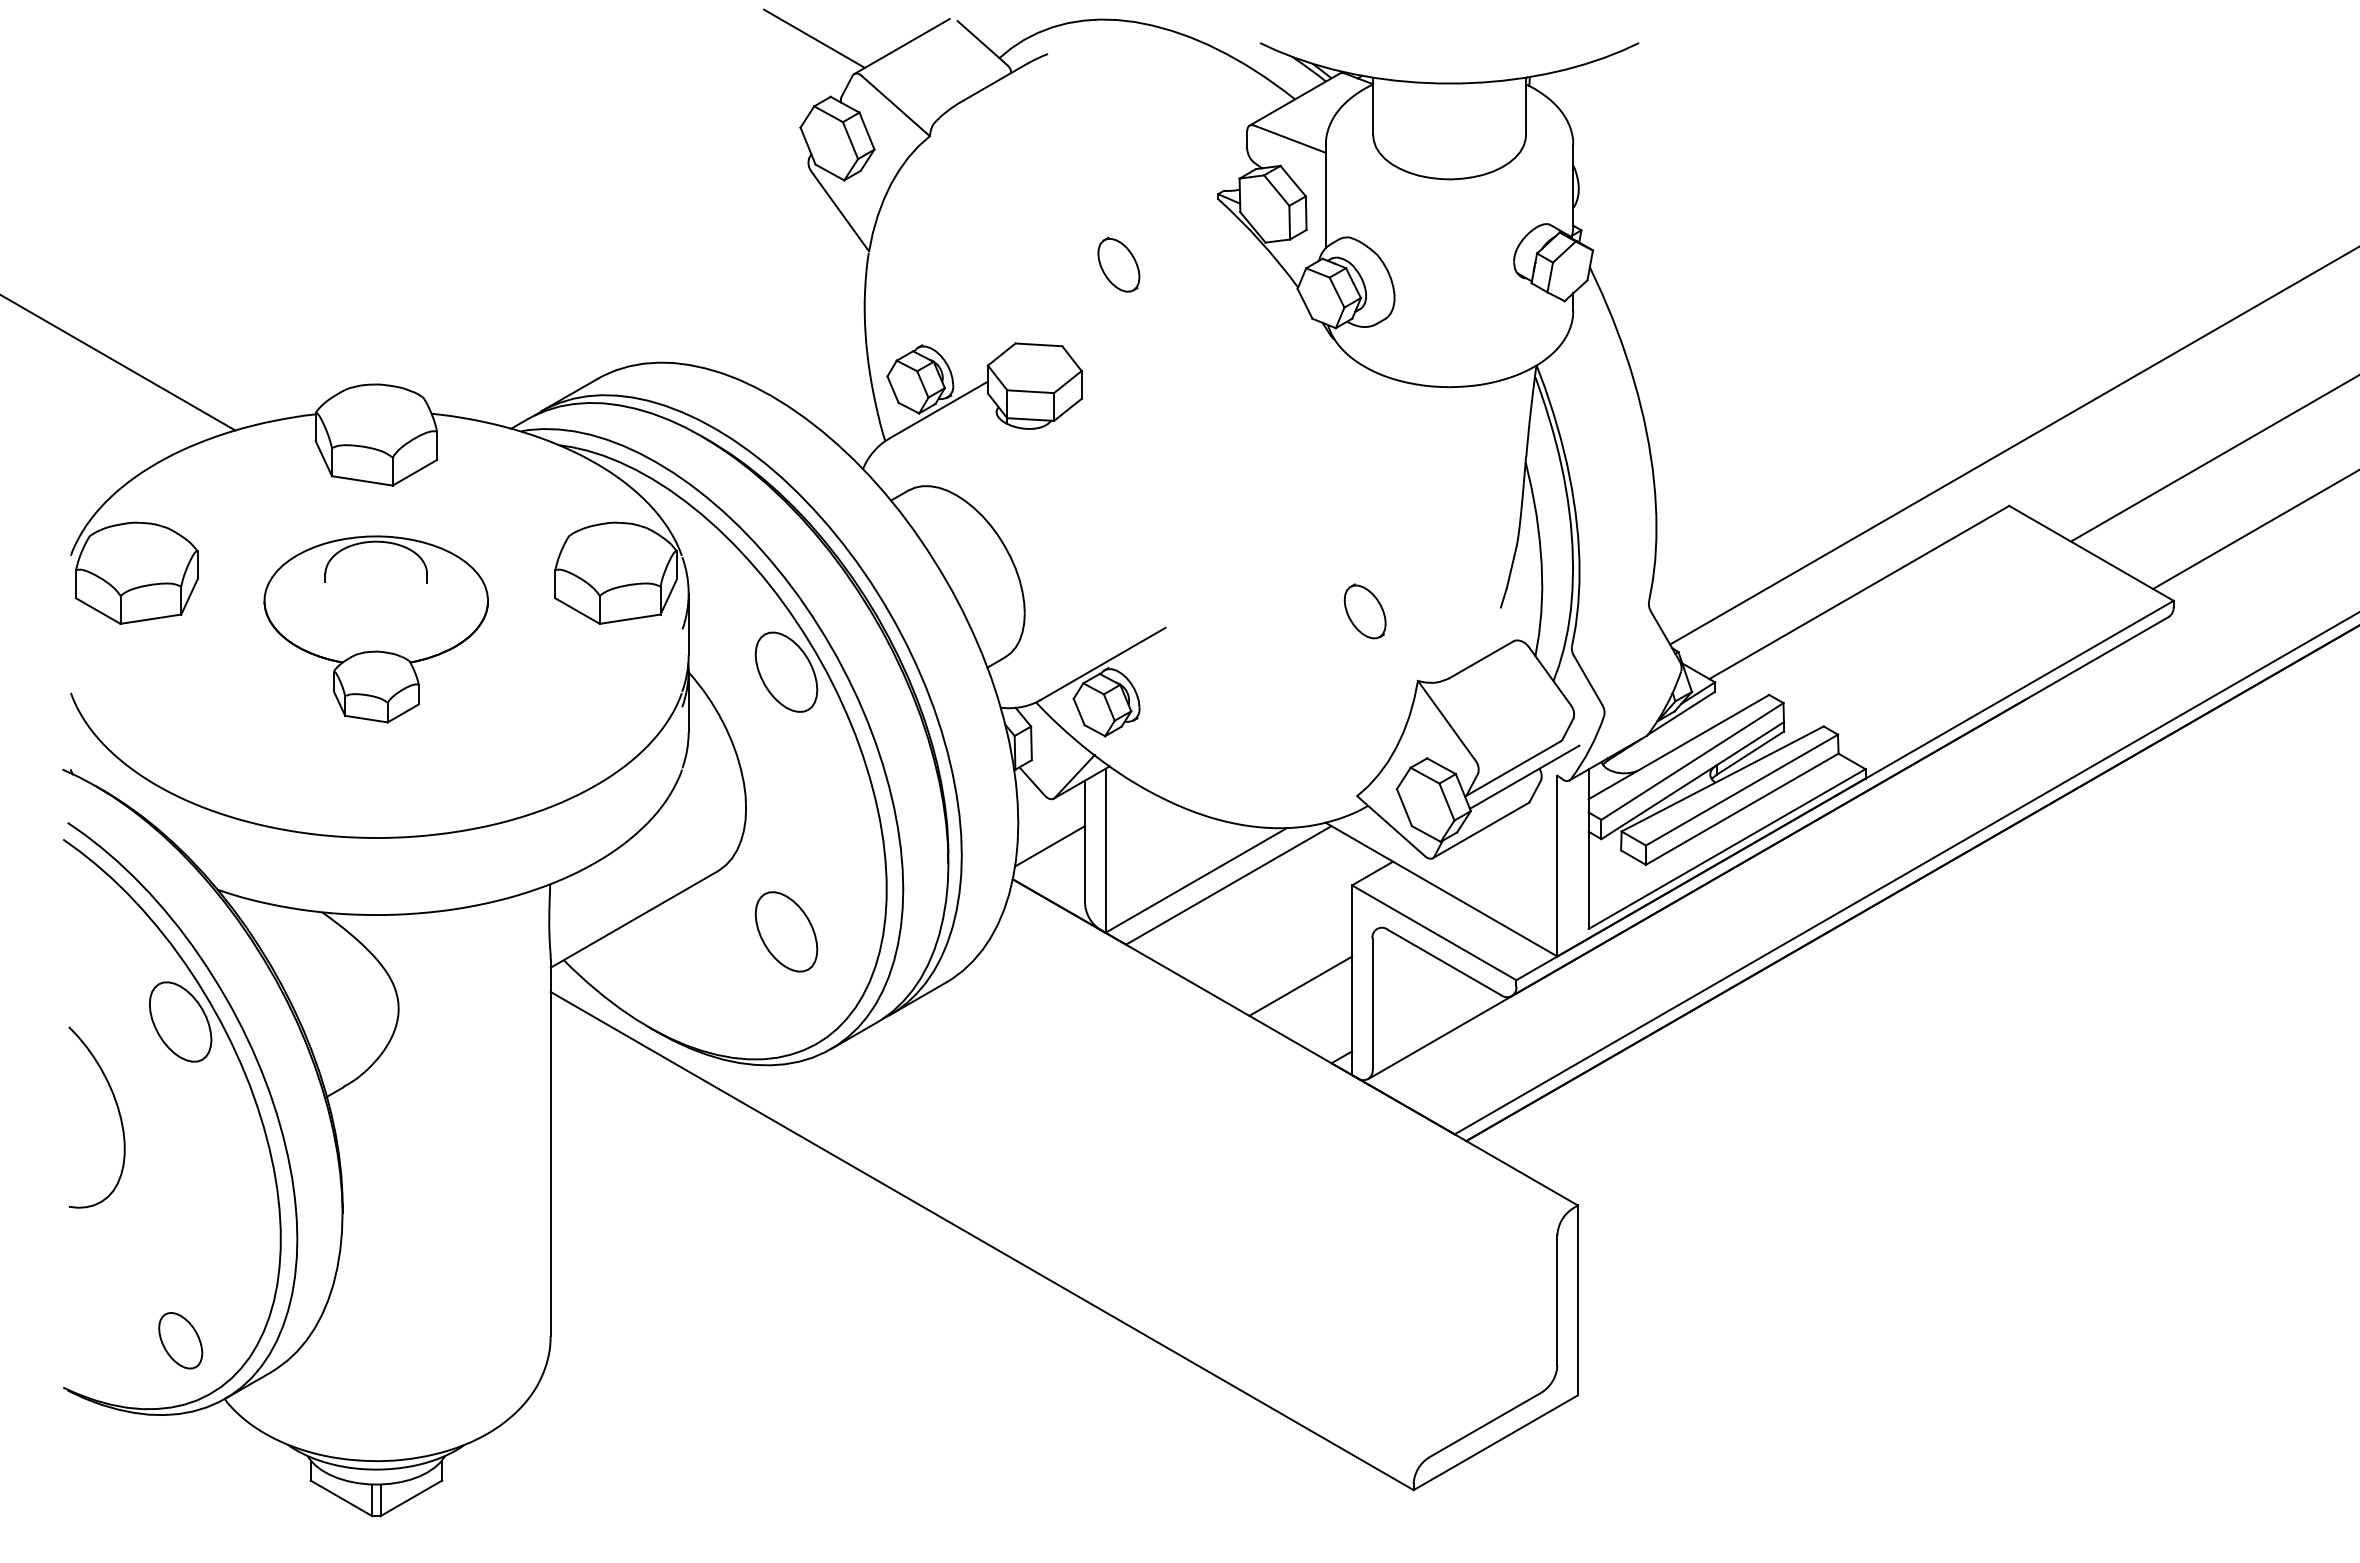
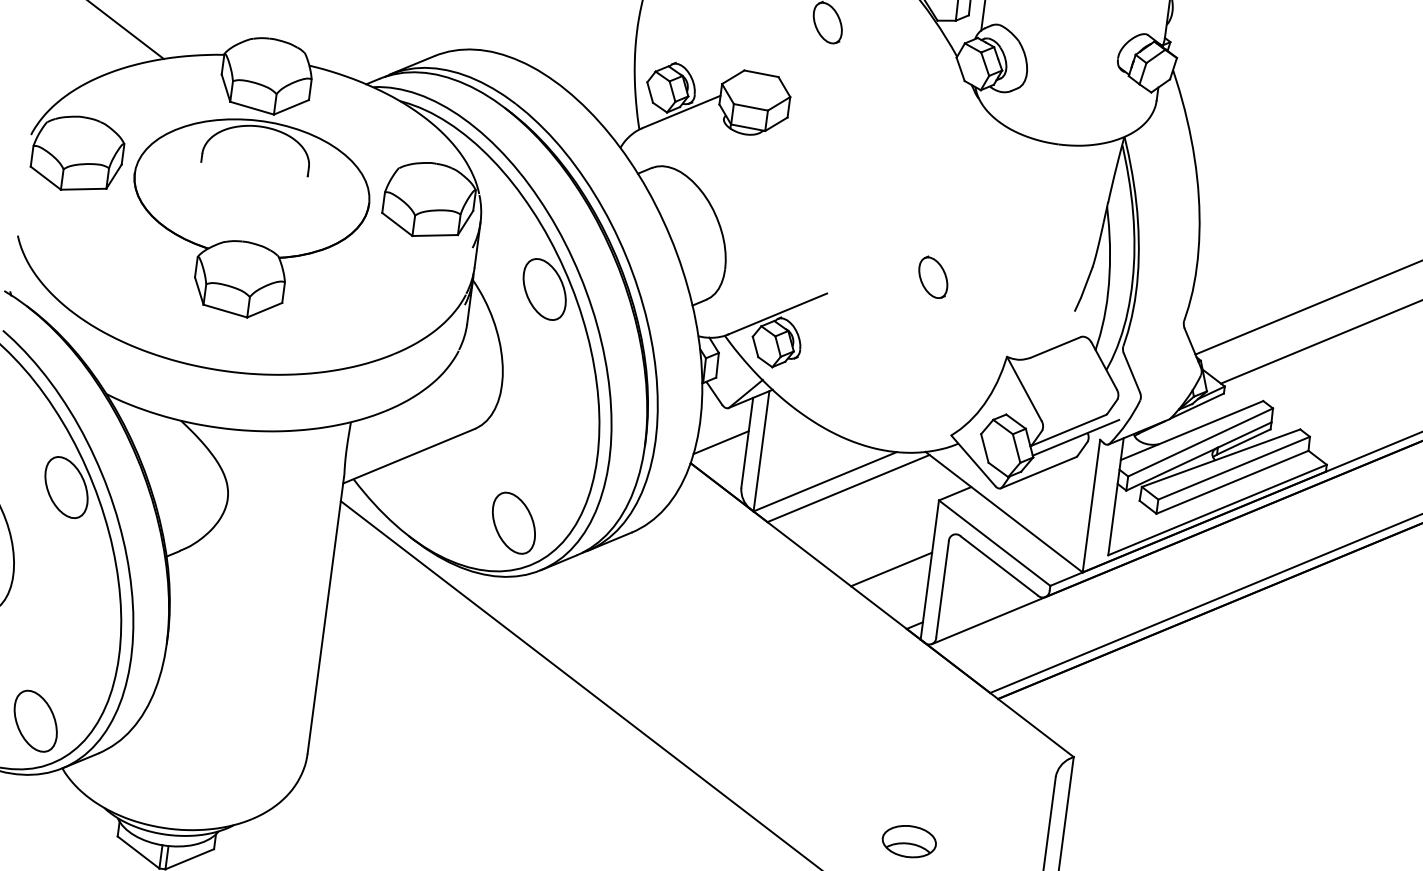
part: (1364, 611) -> (932, 277), moved
part: (375, 629) -> (247, 218), size x1.43
part: (786, 931) -> (513, 522), moved
part: (180, 1340) -> (35, 721), size x1.43
part: (1372, 1347) -> (909, 841), added

